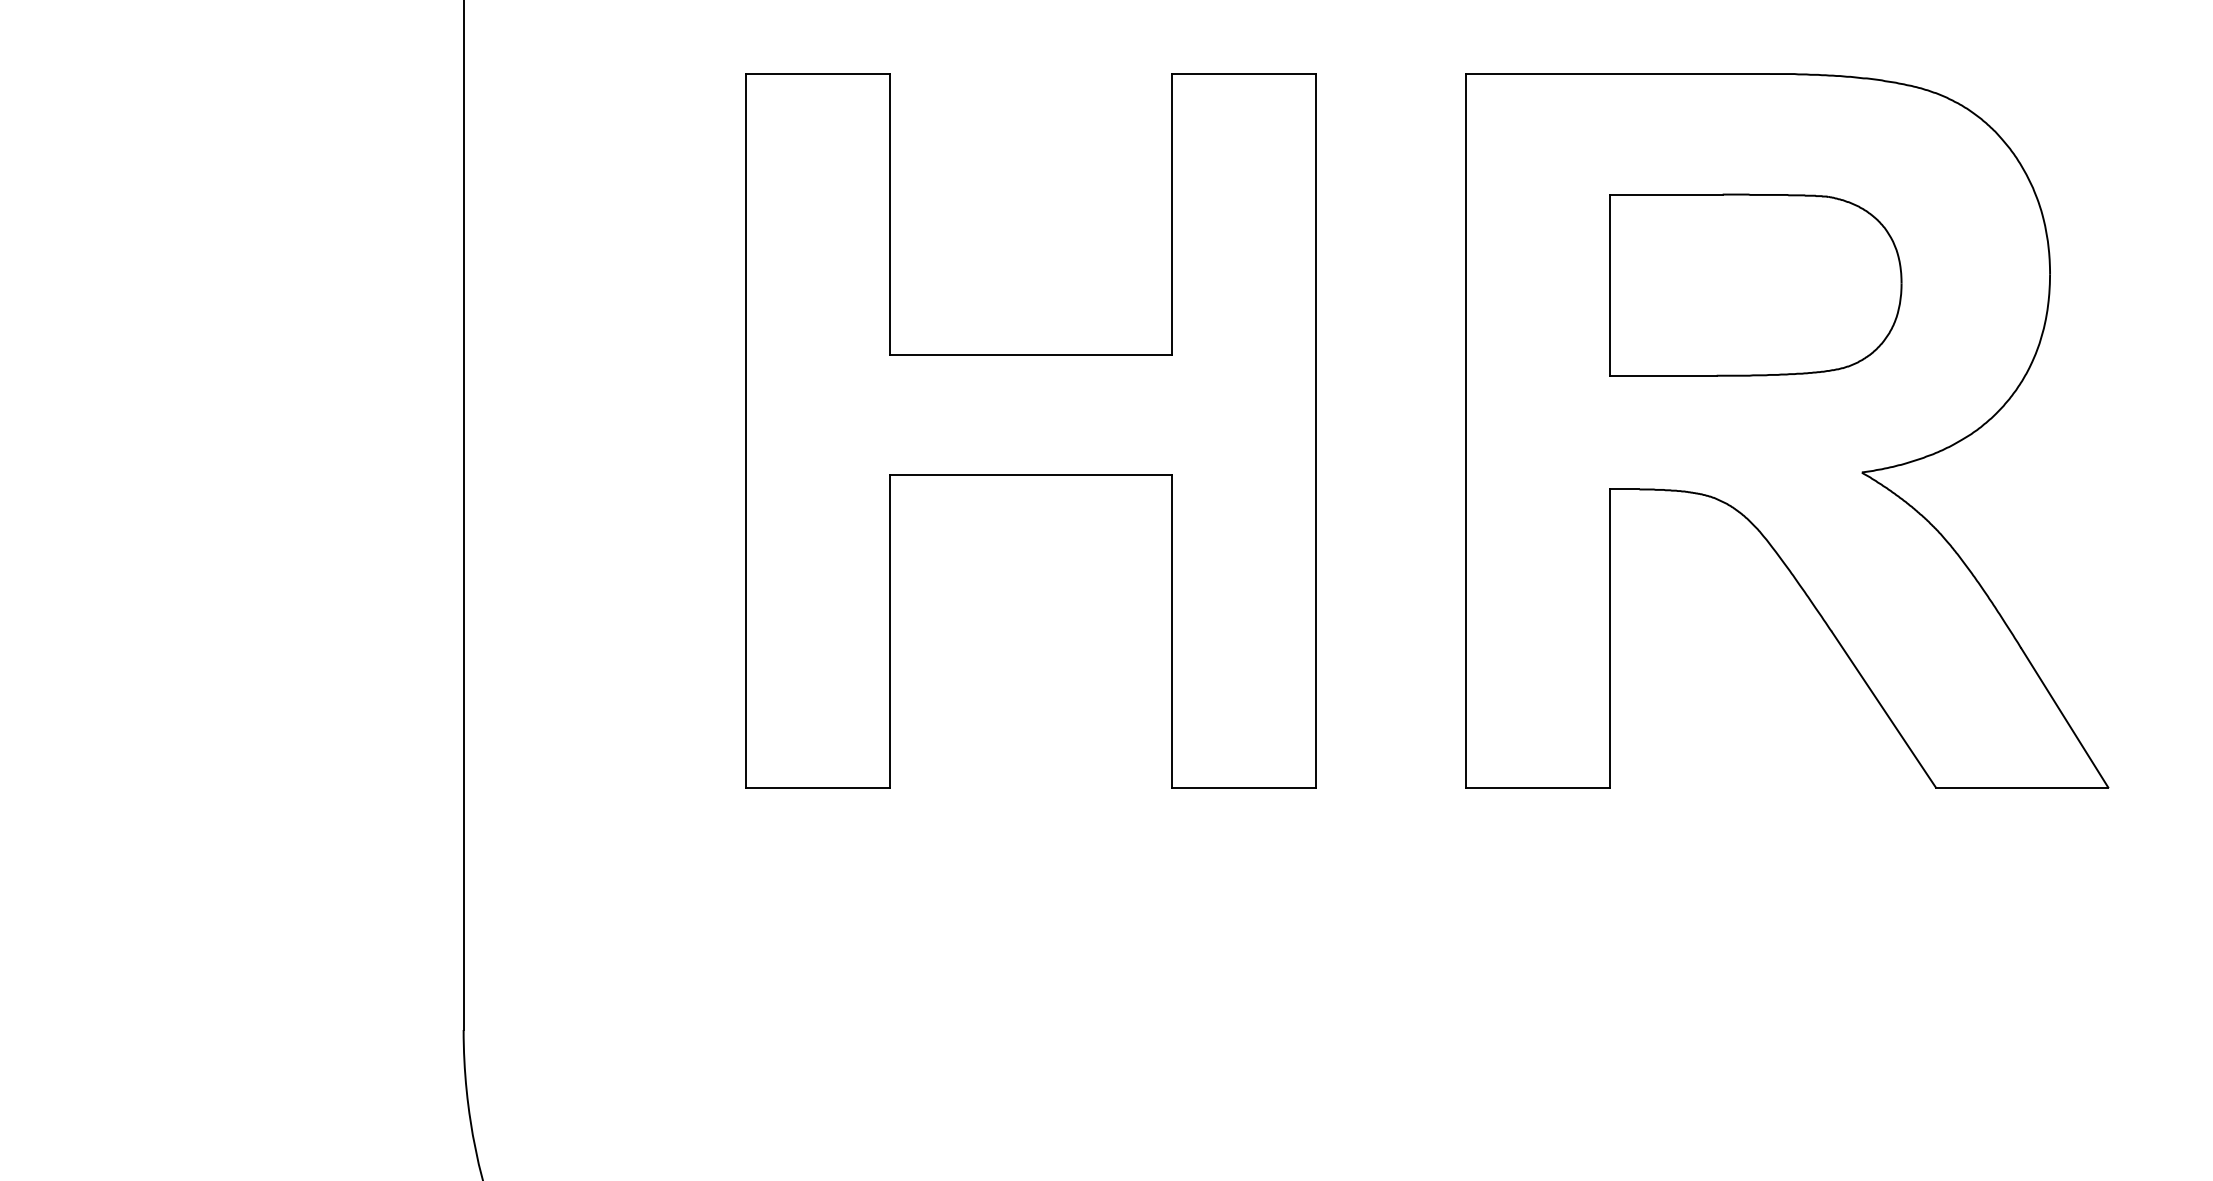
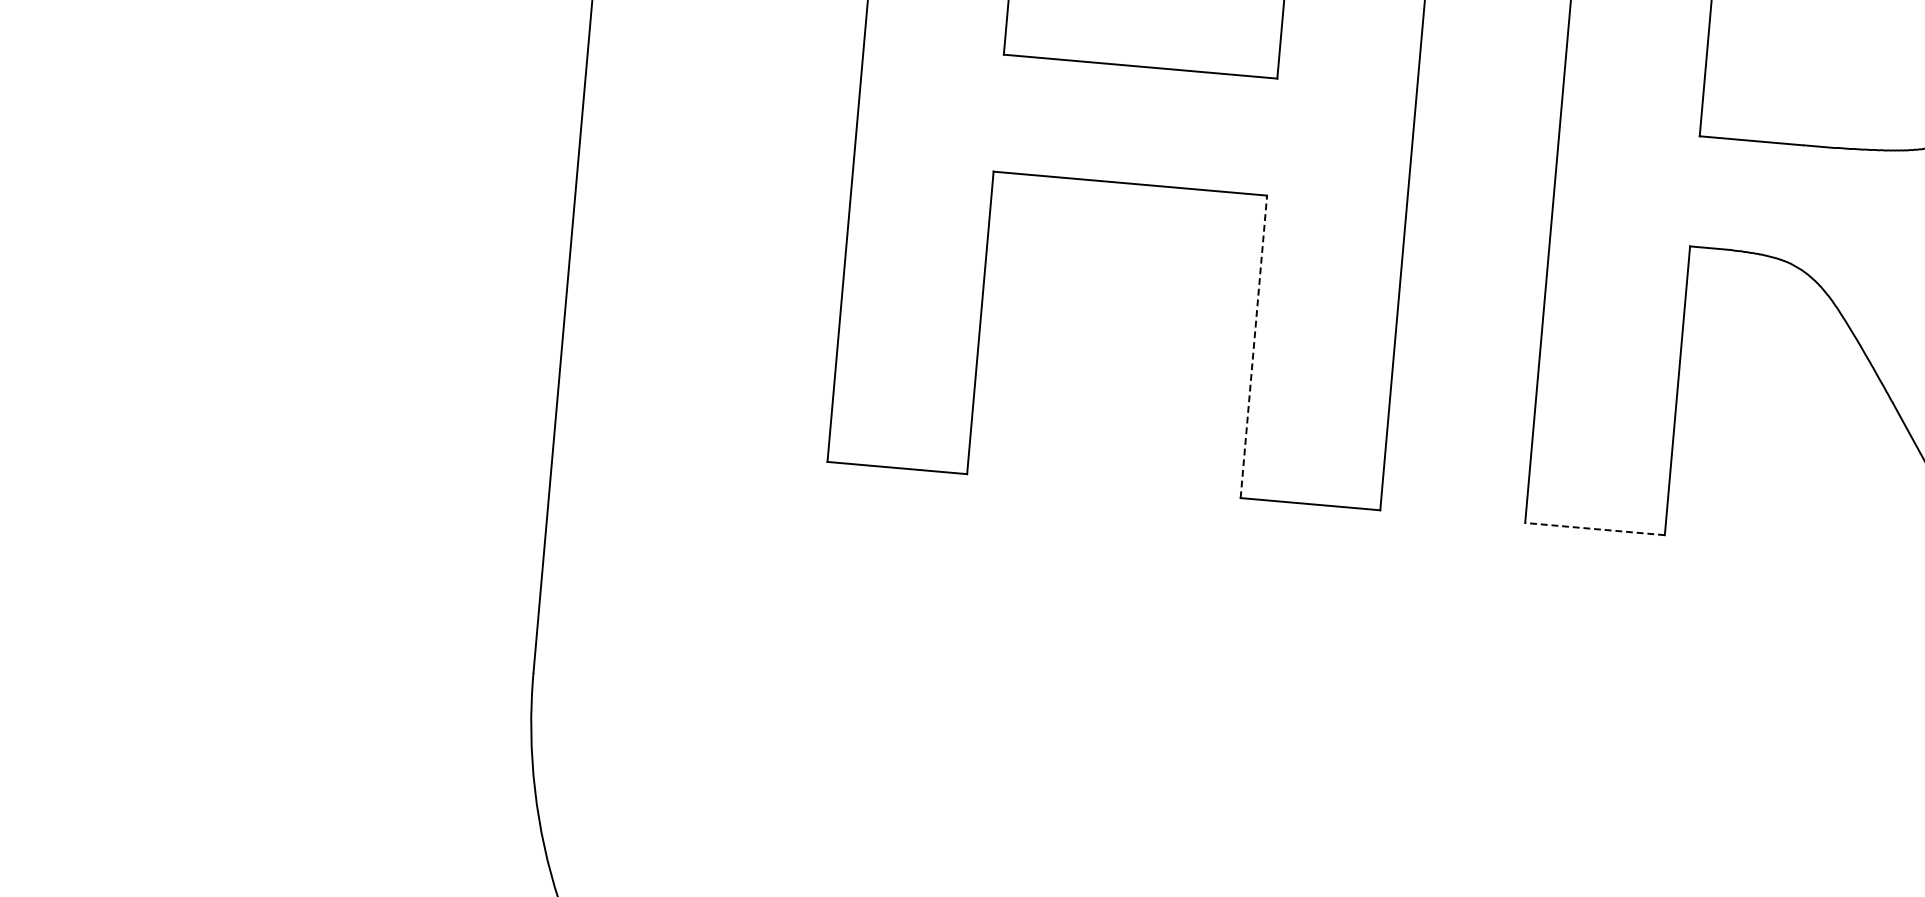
line: (1172, 630) -> (1254, 345), solid -> dashed
line: (1537, 787) -> (1594, 529), solid -> dashed

